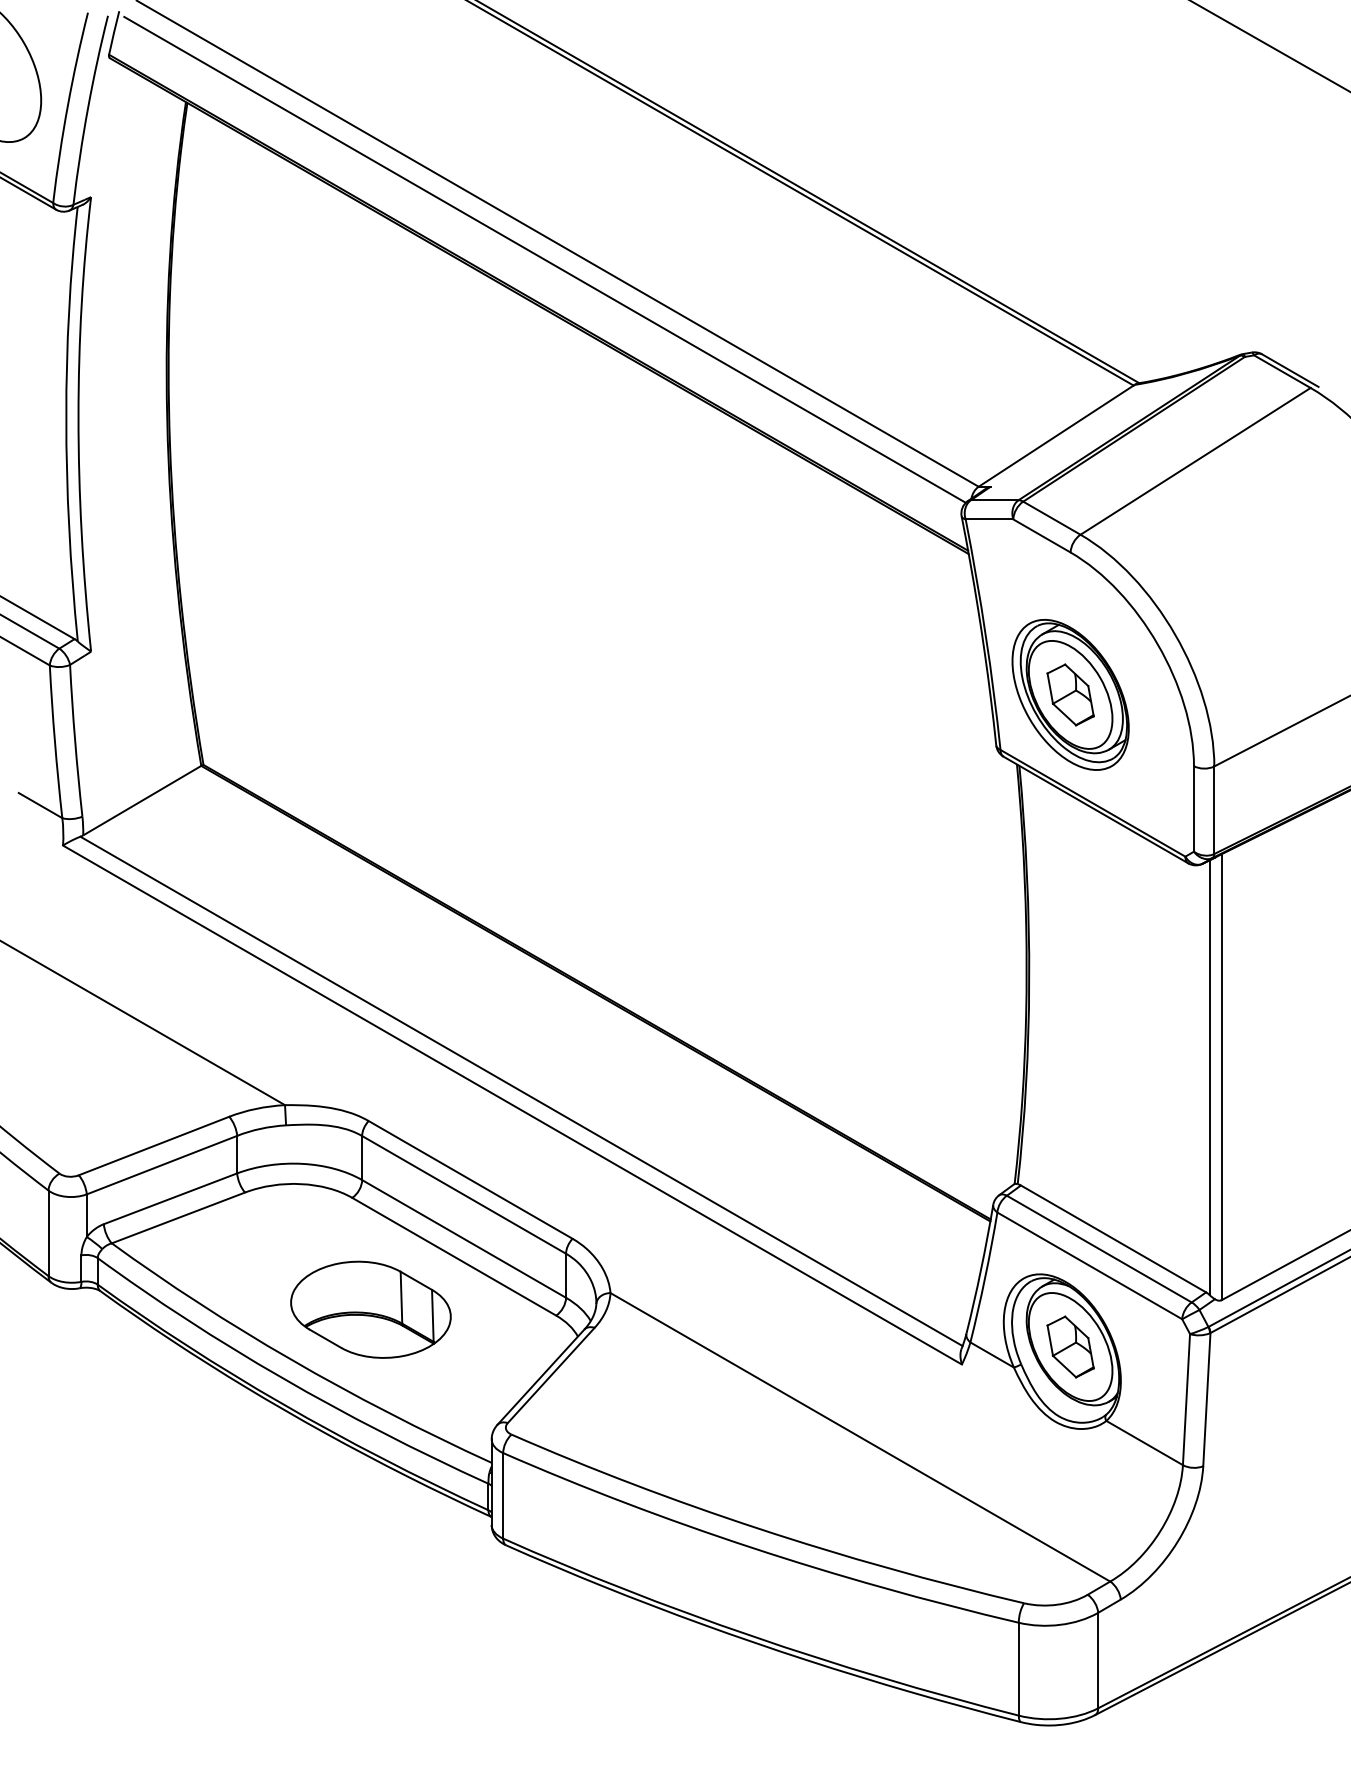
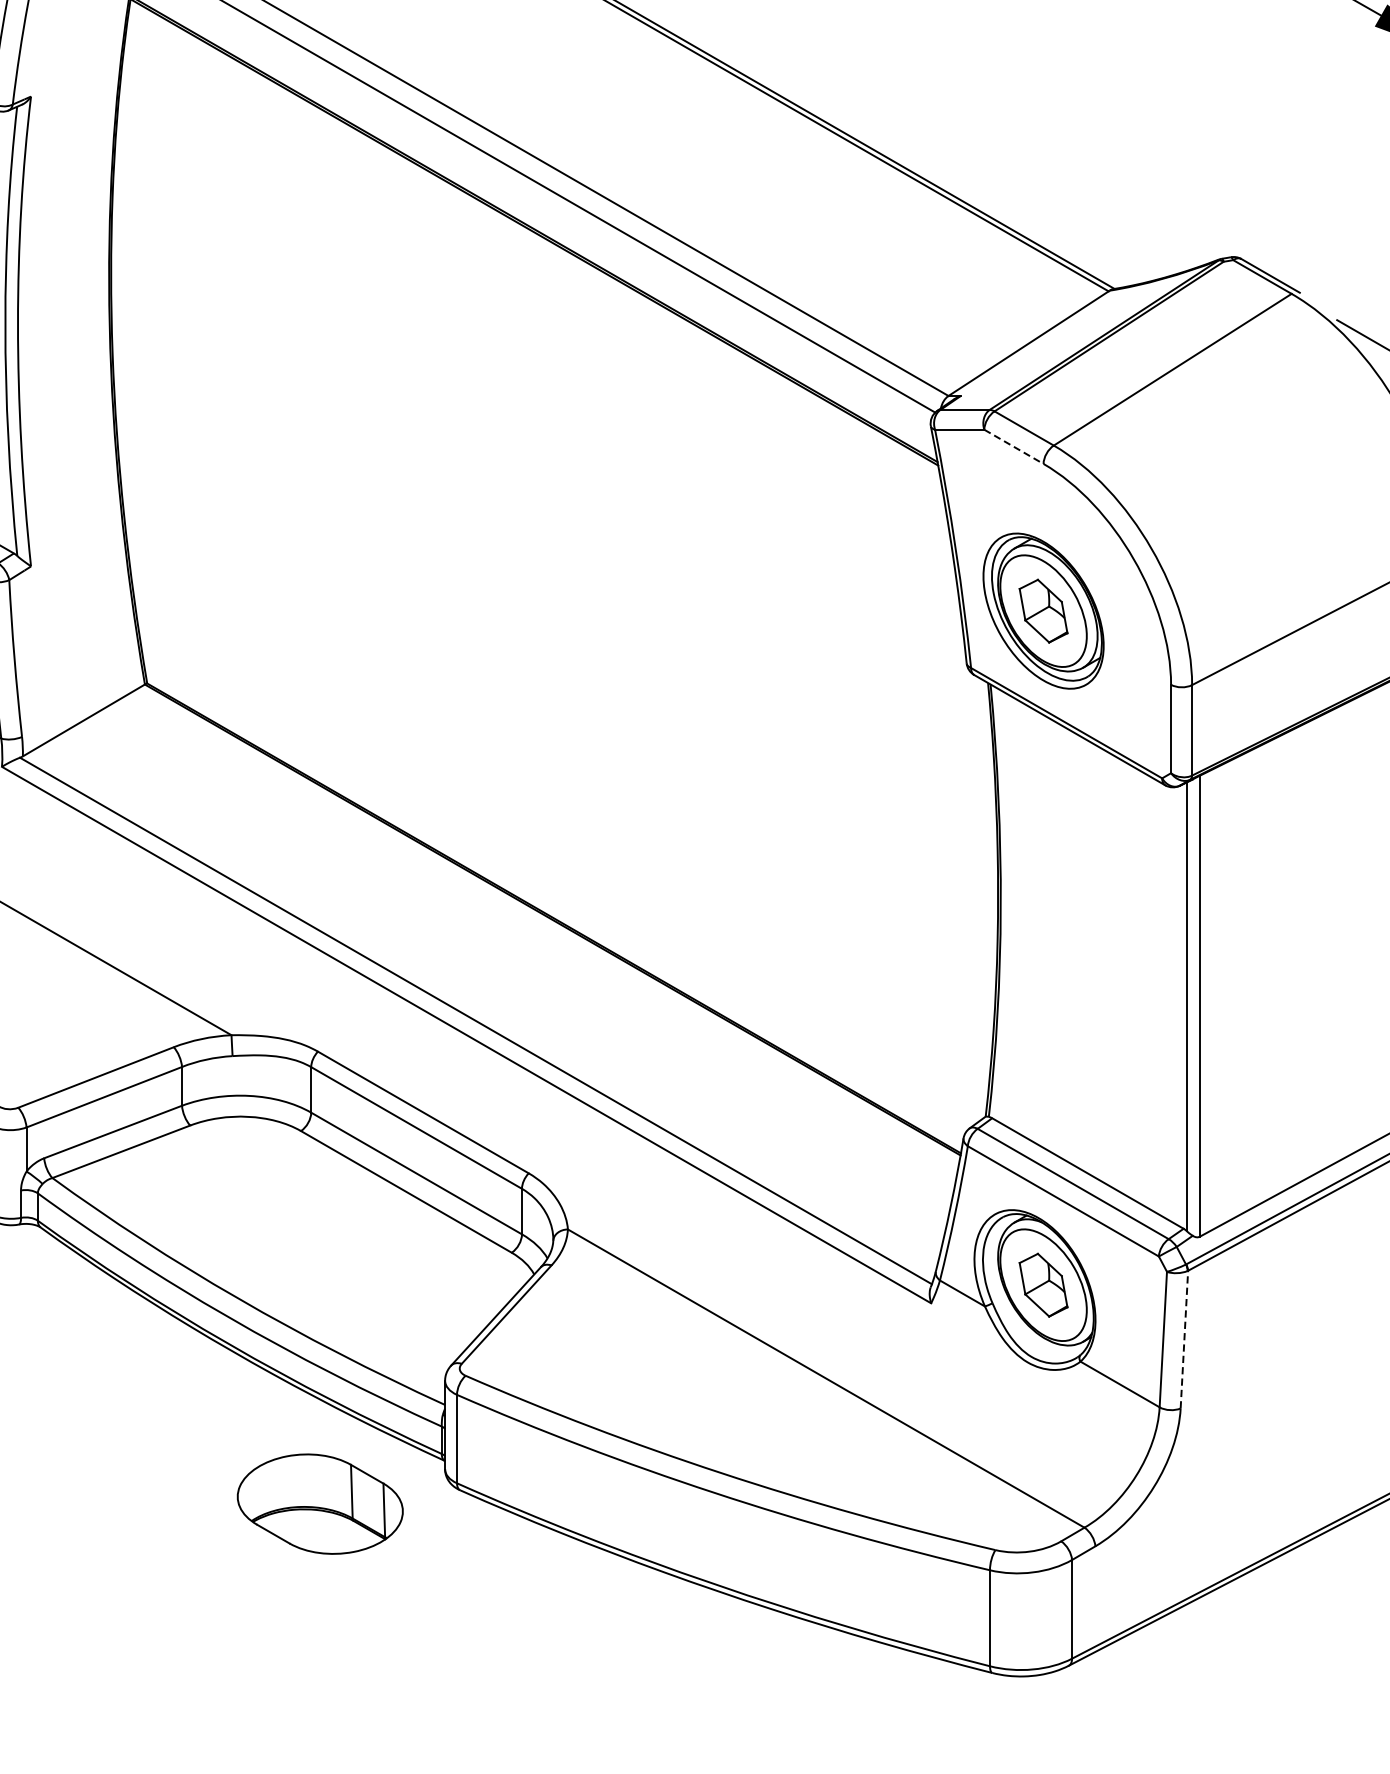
line: (1042, 536) -> (1014, 447), solid -> dashed
part: (370, 1309) -> (319, 1503), moved
line: (1206, 1399) -> (1184, 1339), solid -> dashed

